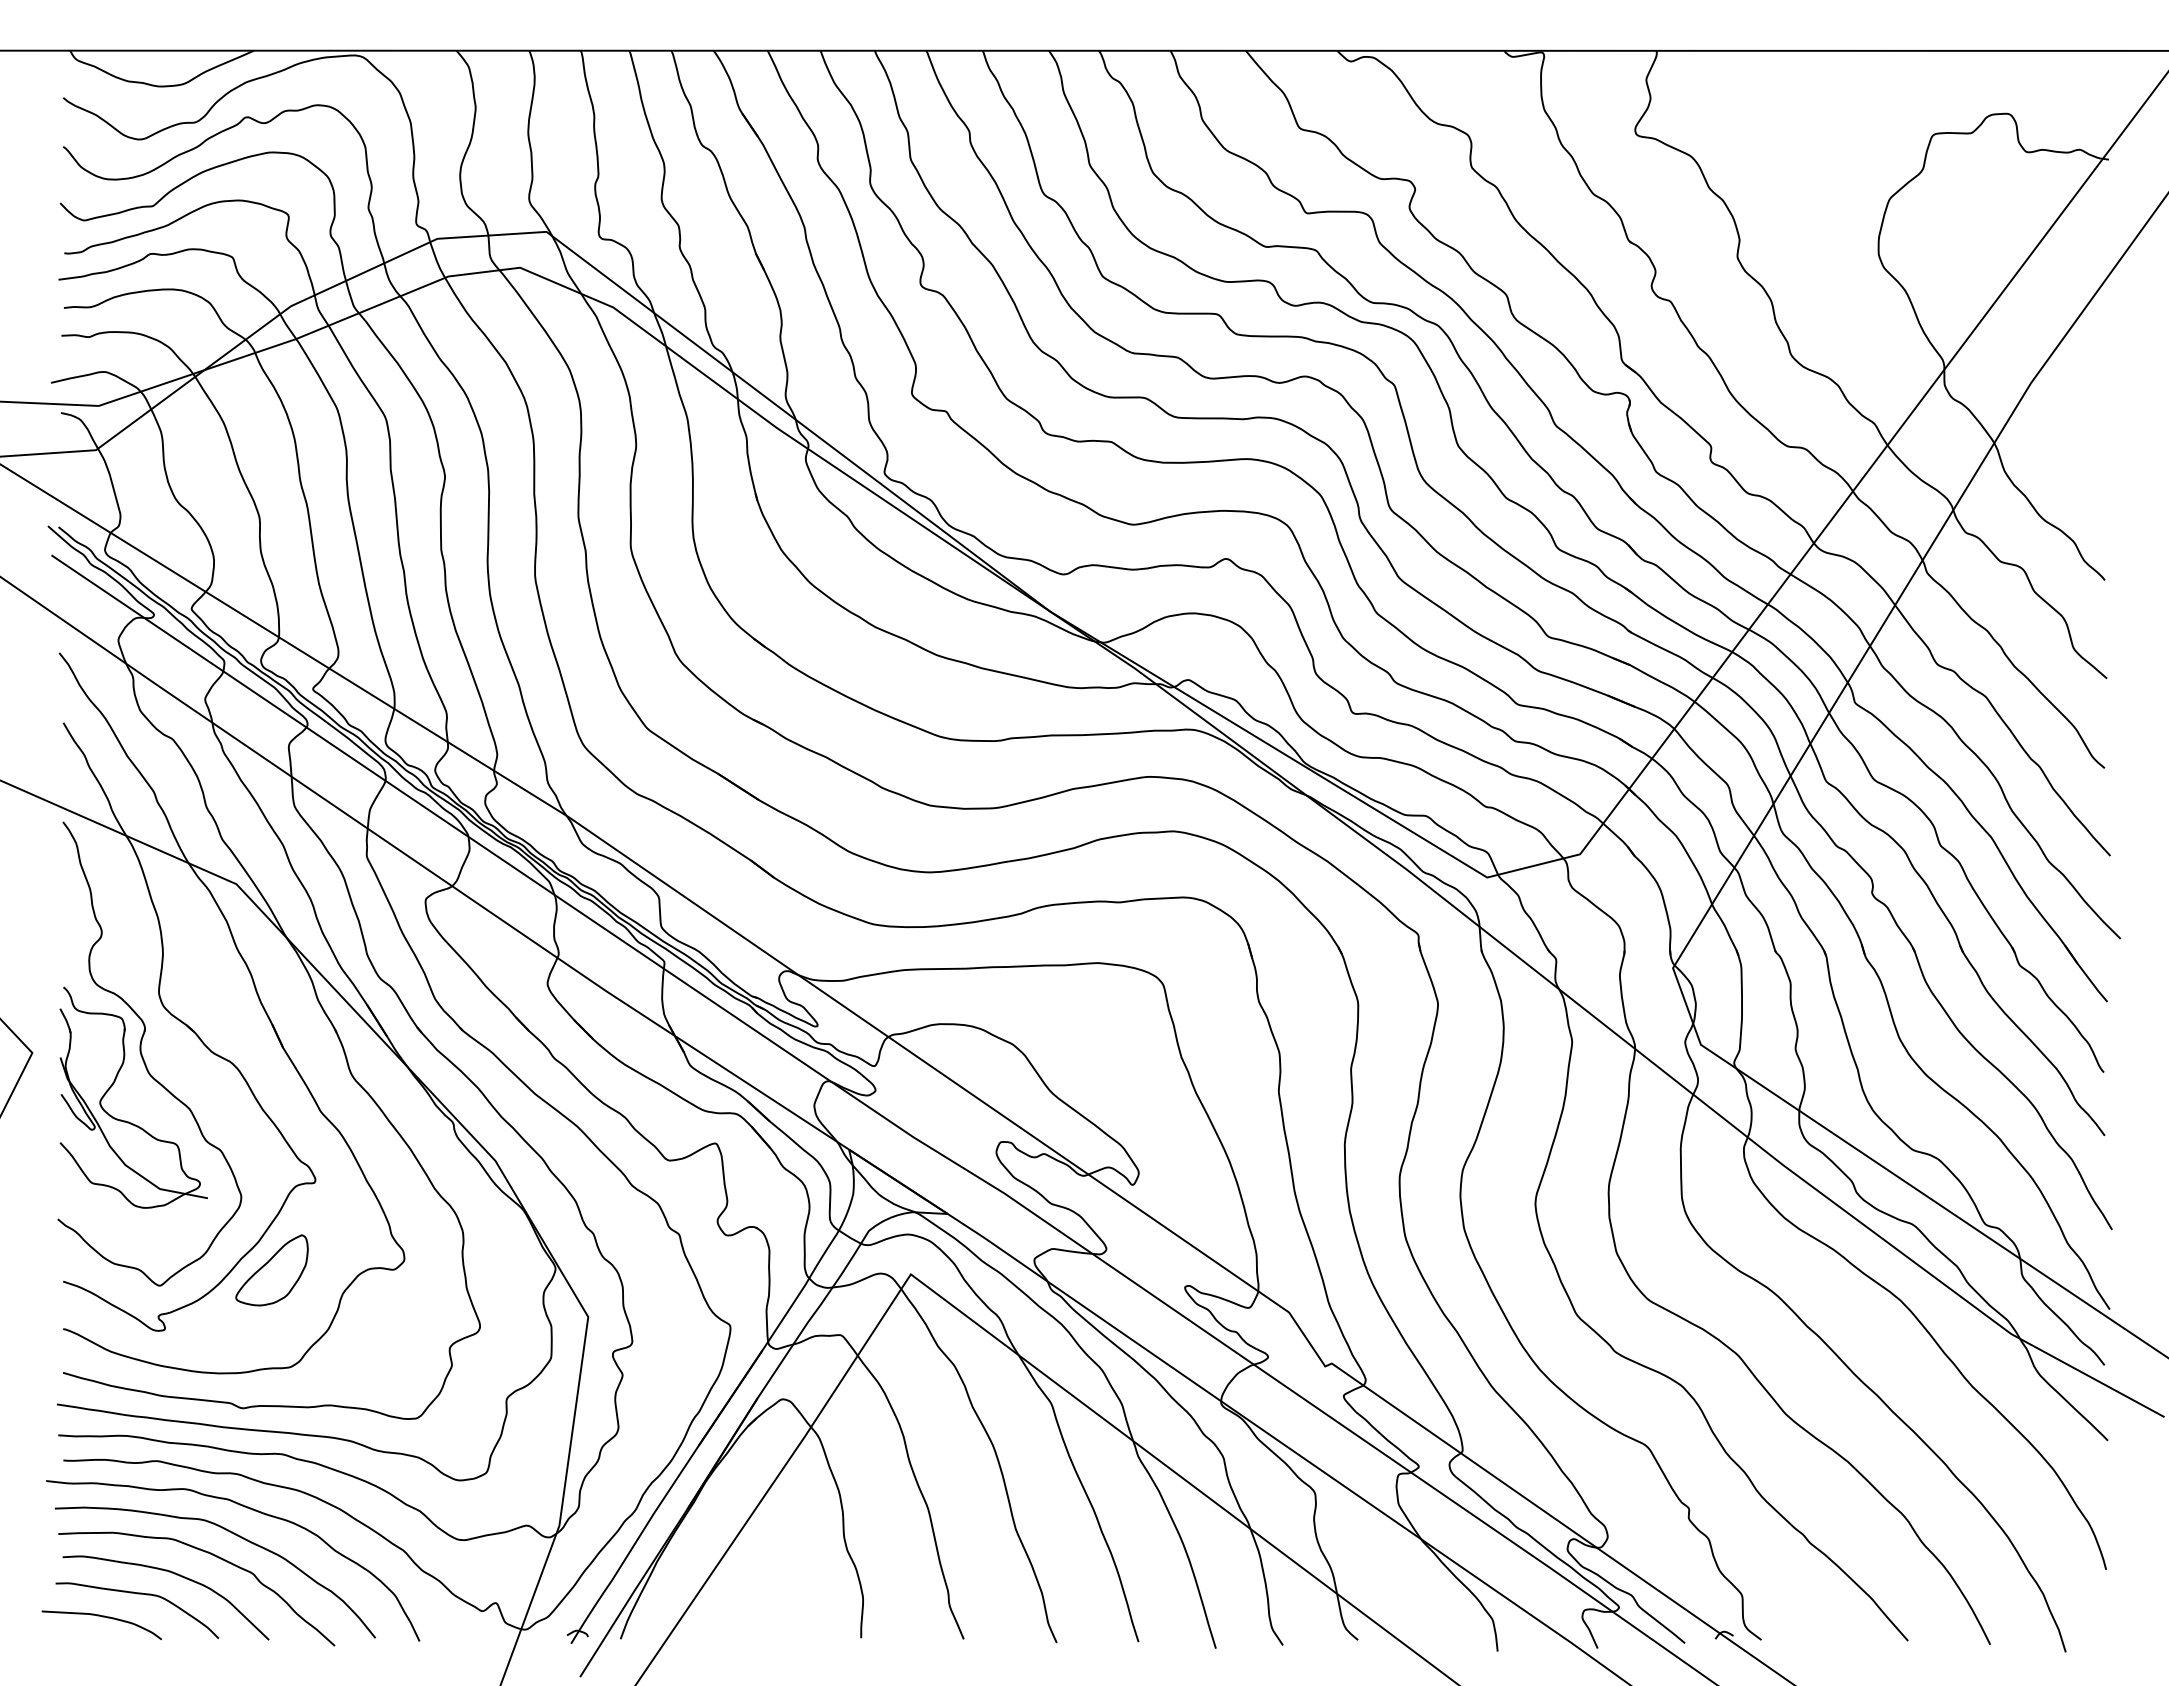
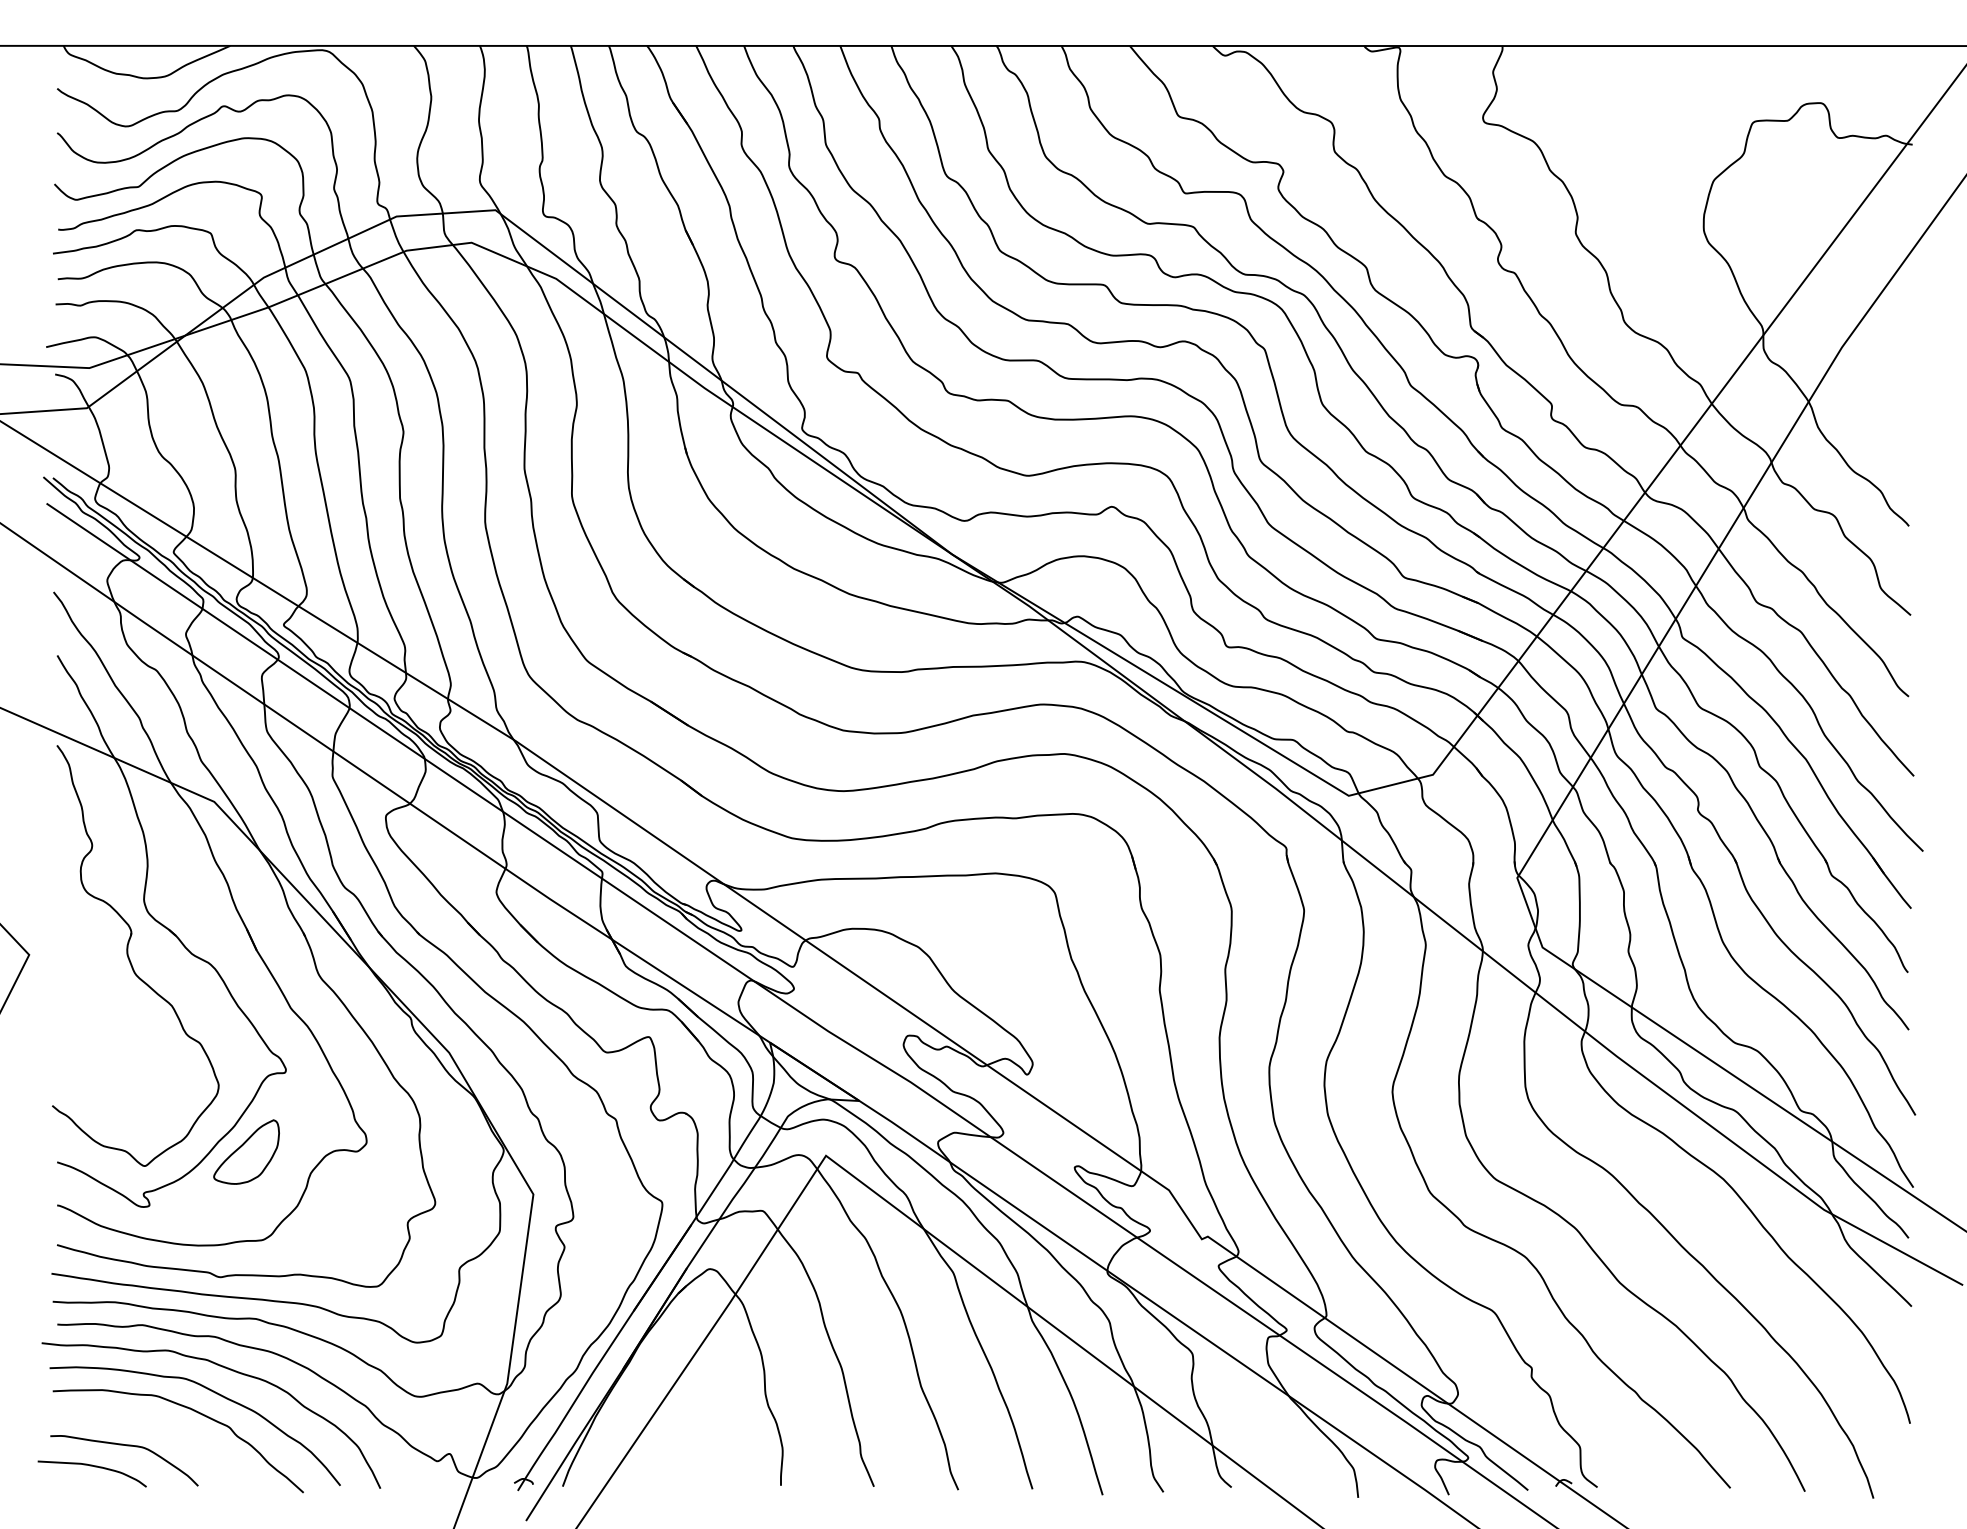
part: (114, 1083) -> (103, 982), removed
curve: (176, 1575) -> (159, 1428), removed

